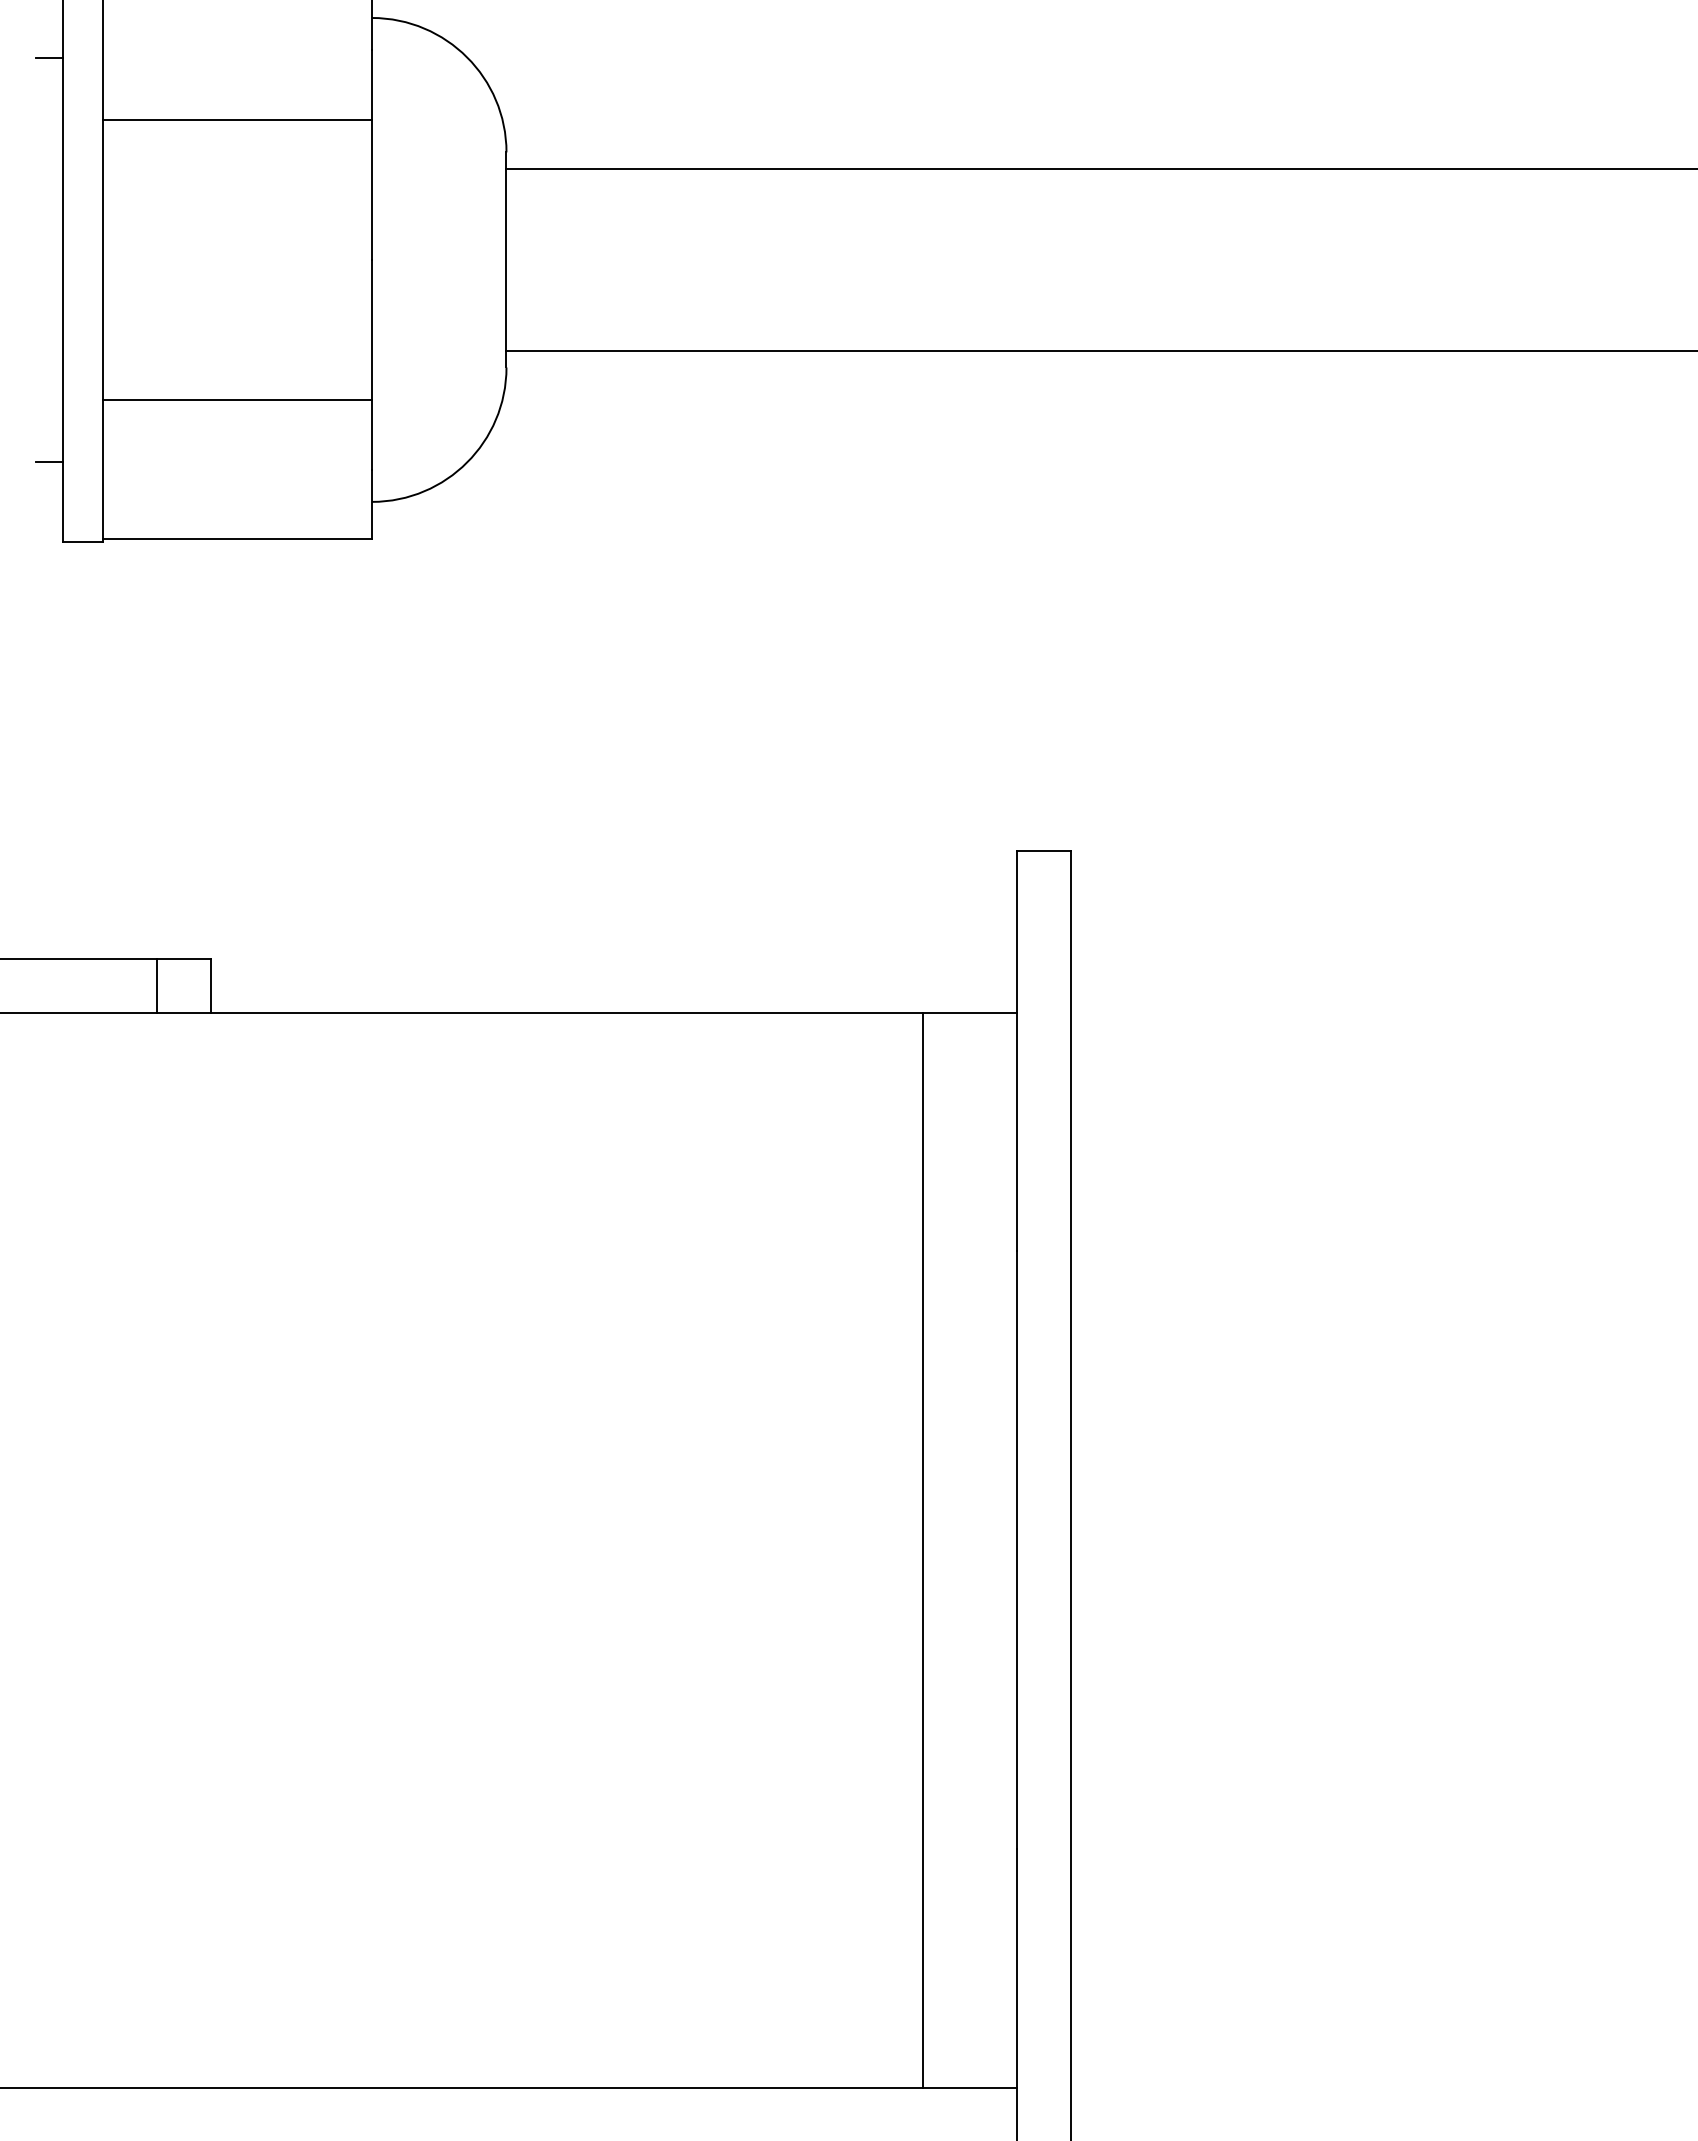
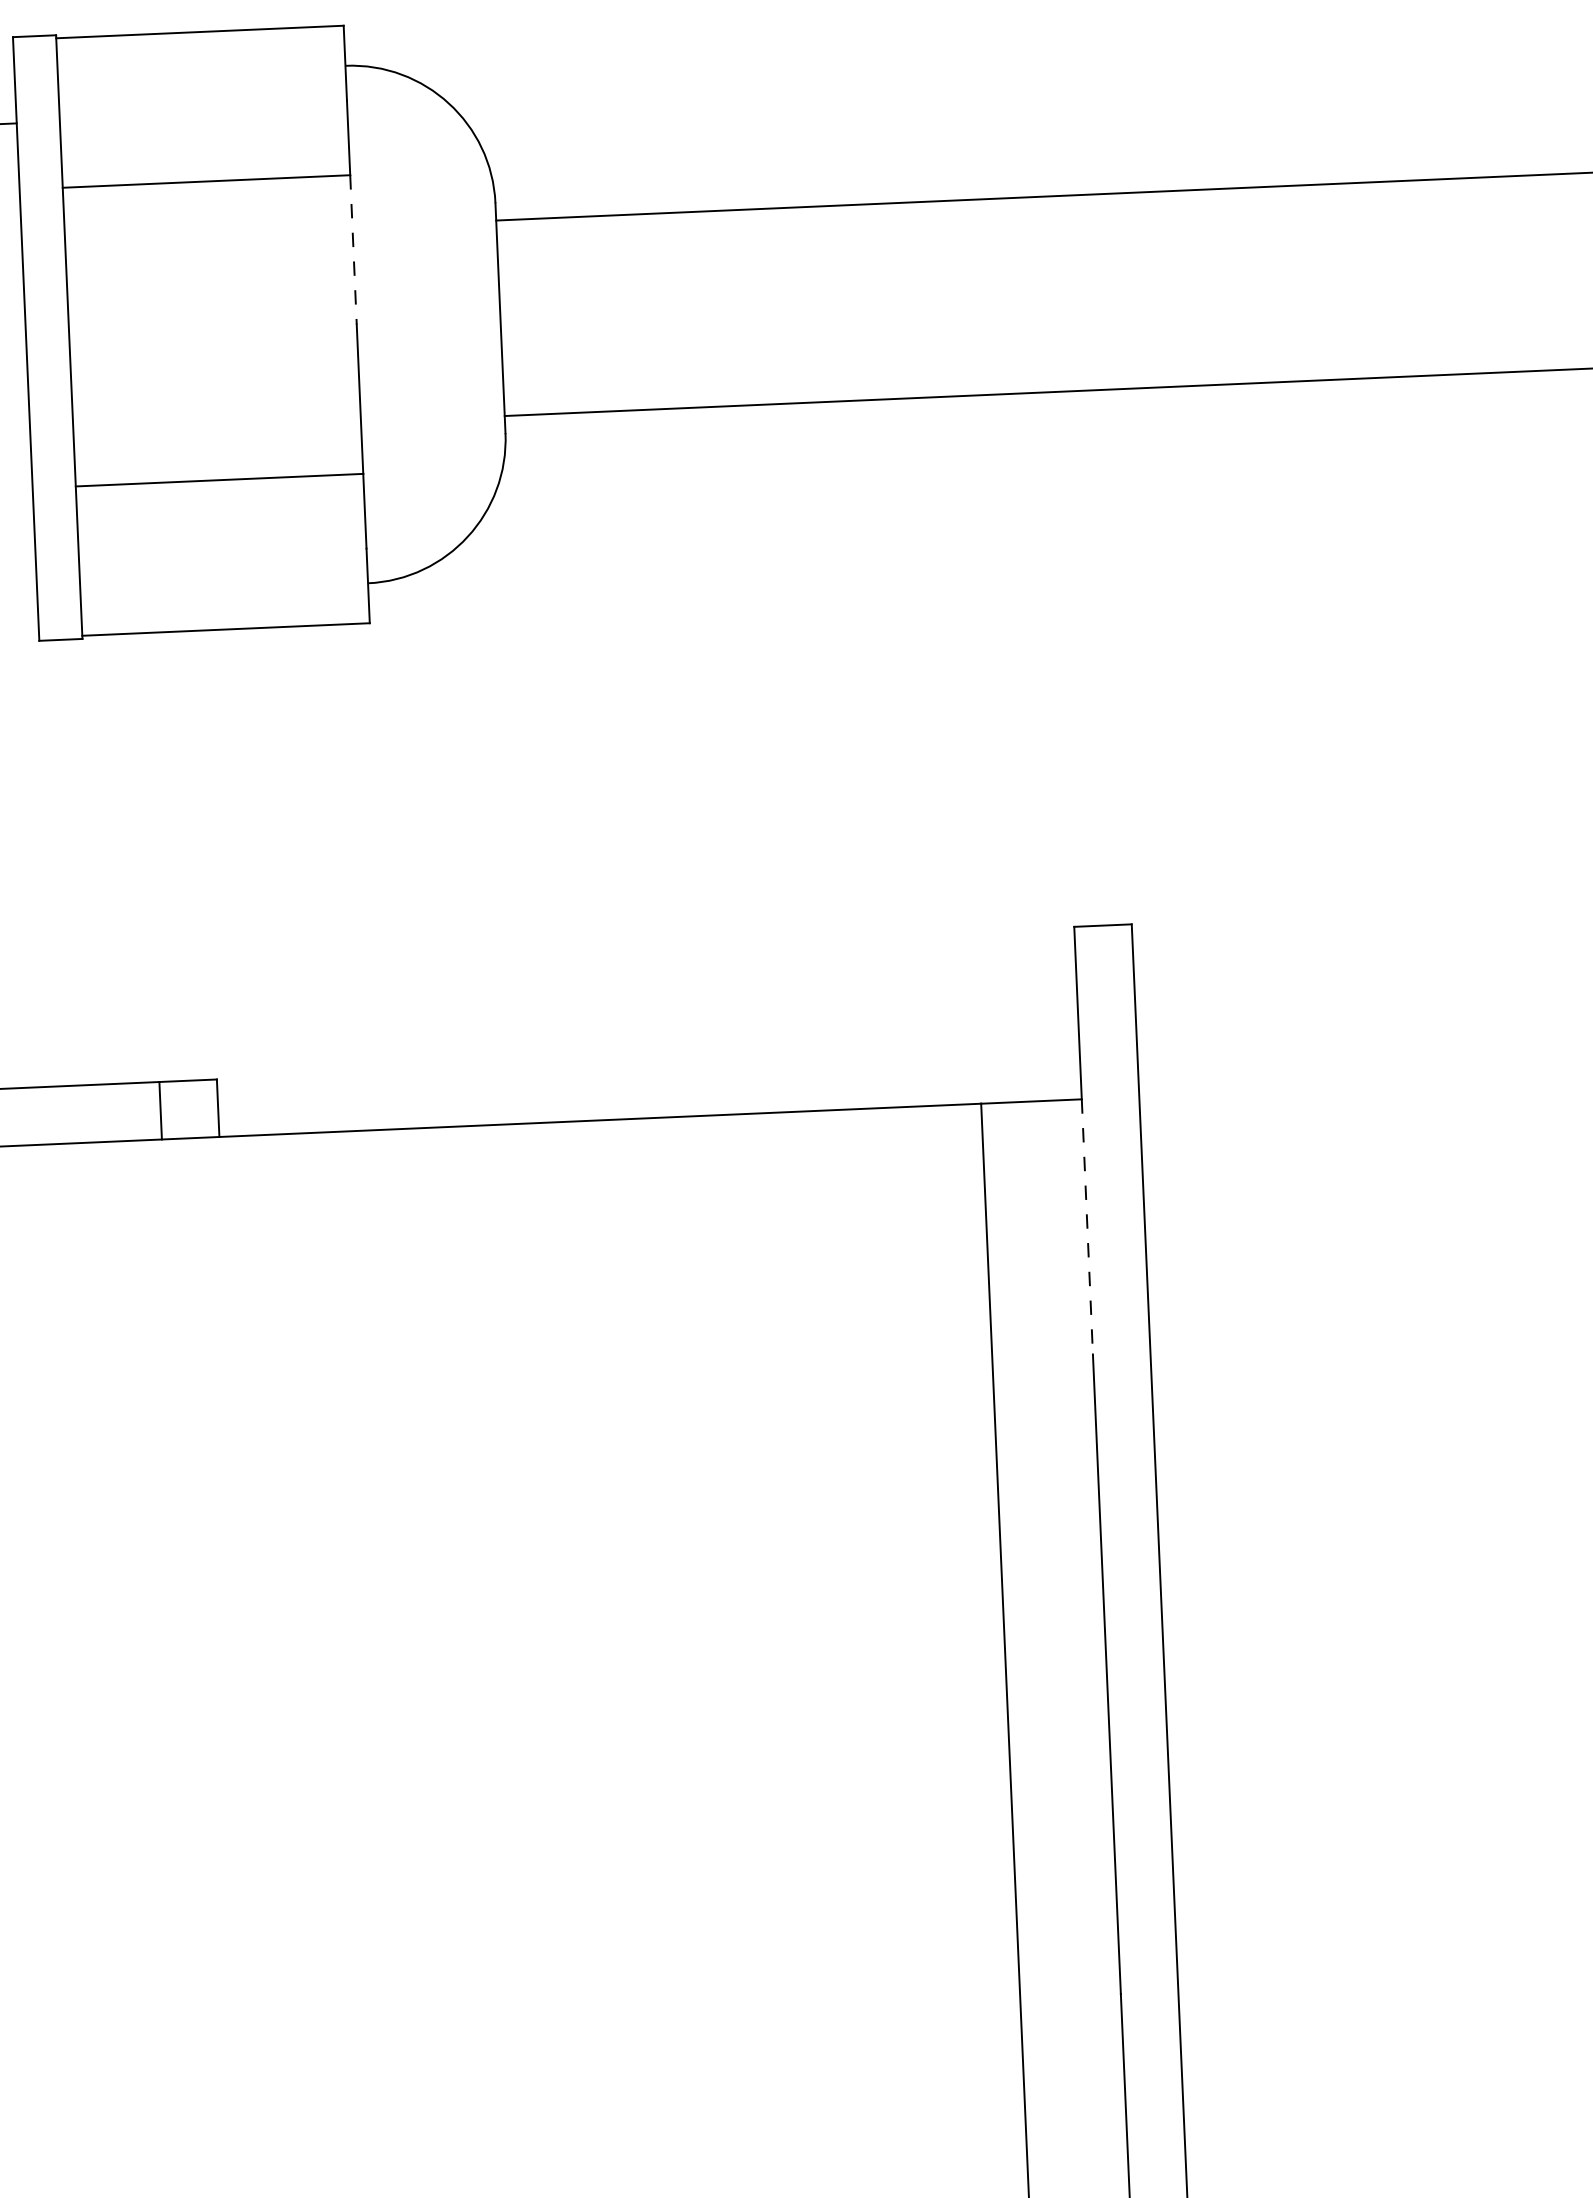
line: (372, 190) -> (353, 250), solid -> dashed
line: (49, 461) -> (21, 555), removed
line: (1017, 1132) -> (1087, 1227), solid -> dashed

